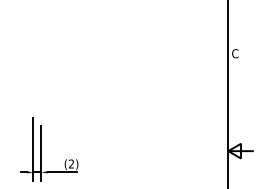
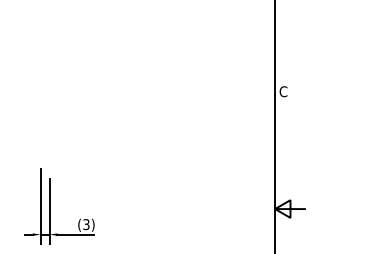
text: (71, 163) -> (86, 224), (2) -> (3)

